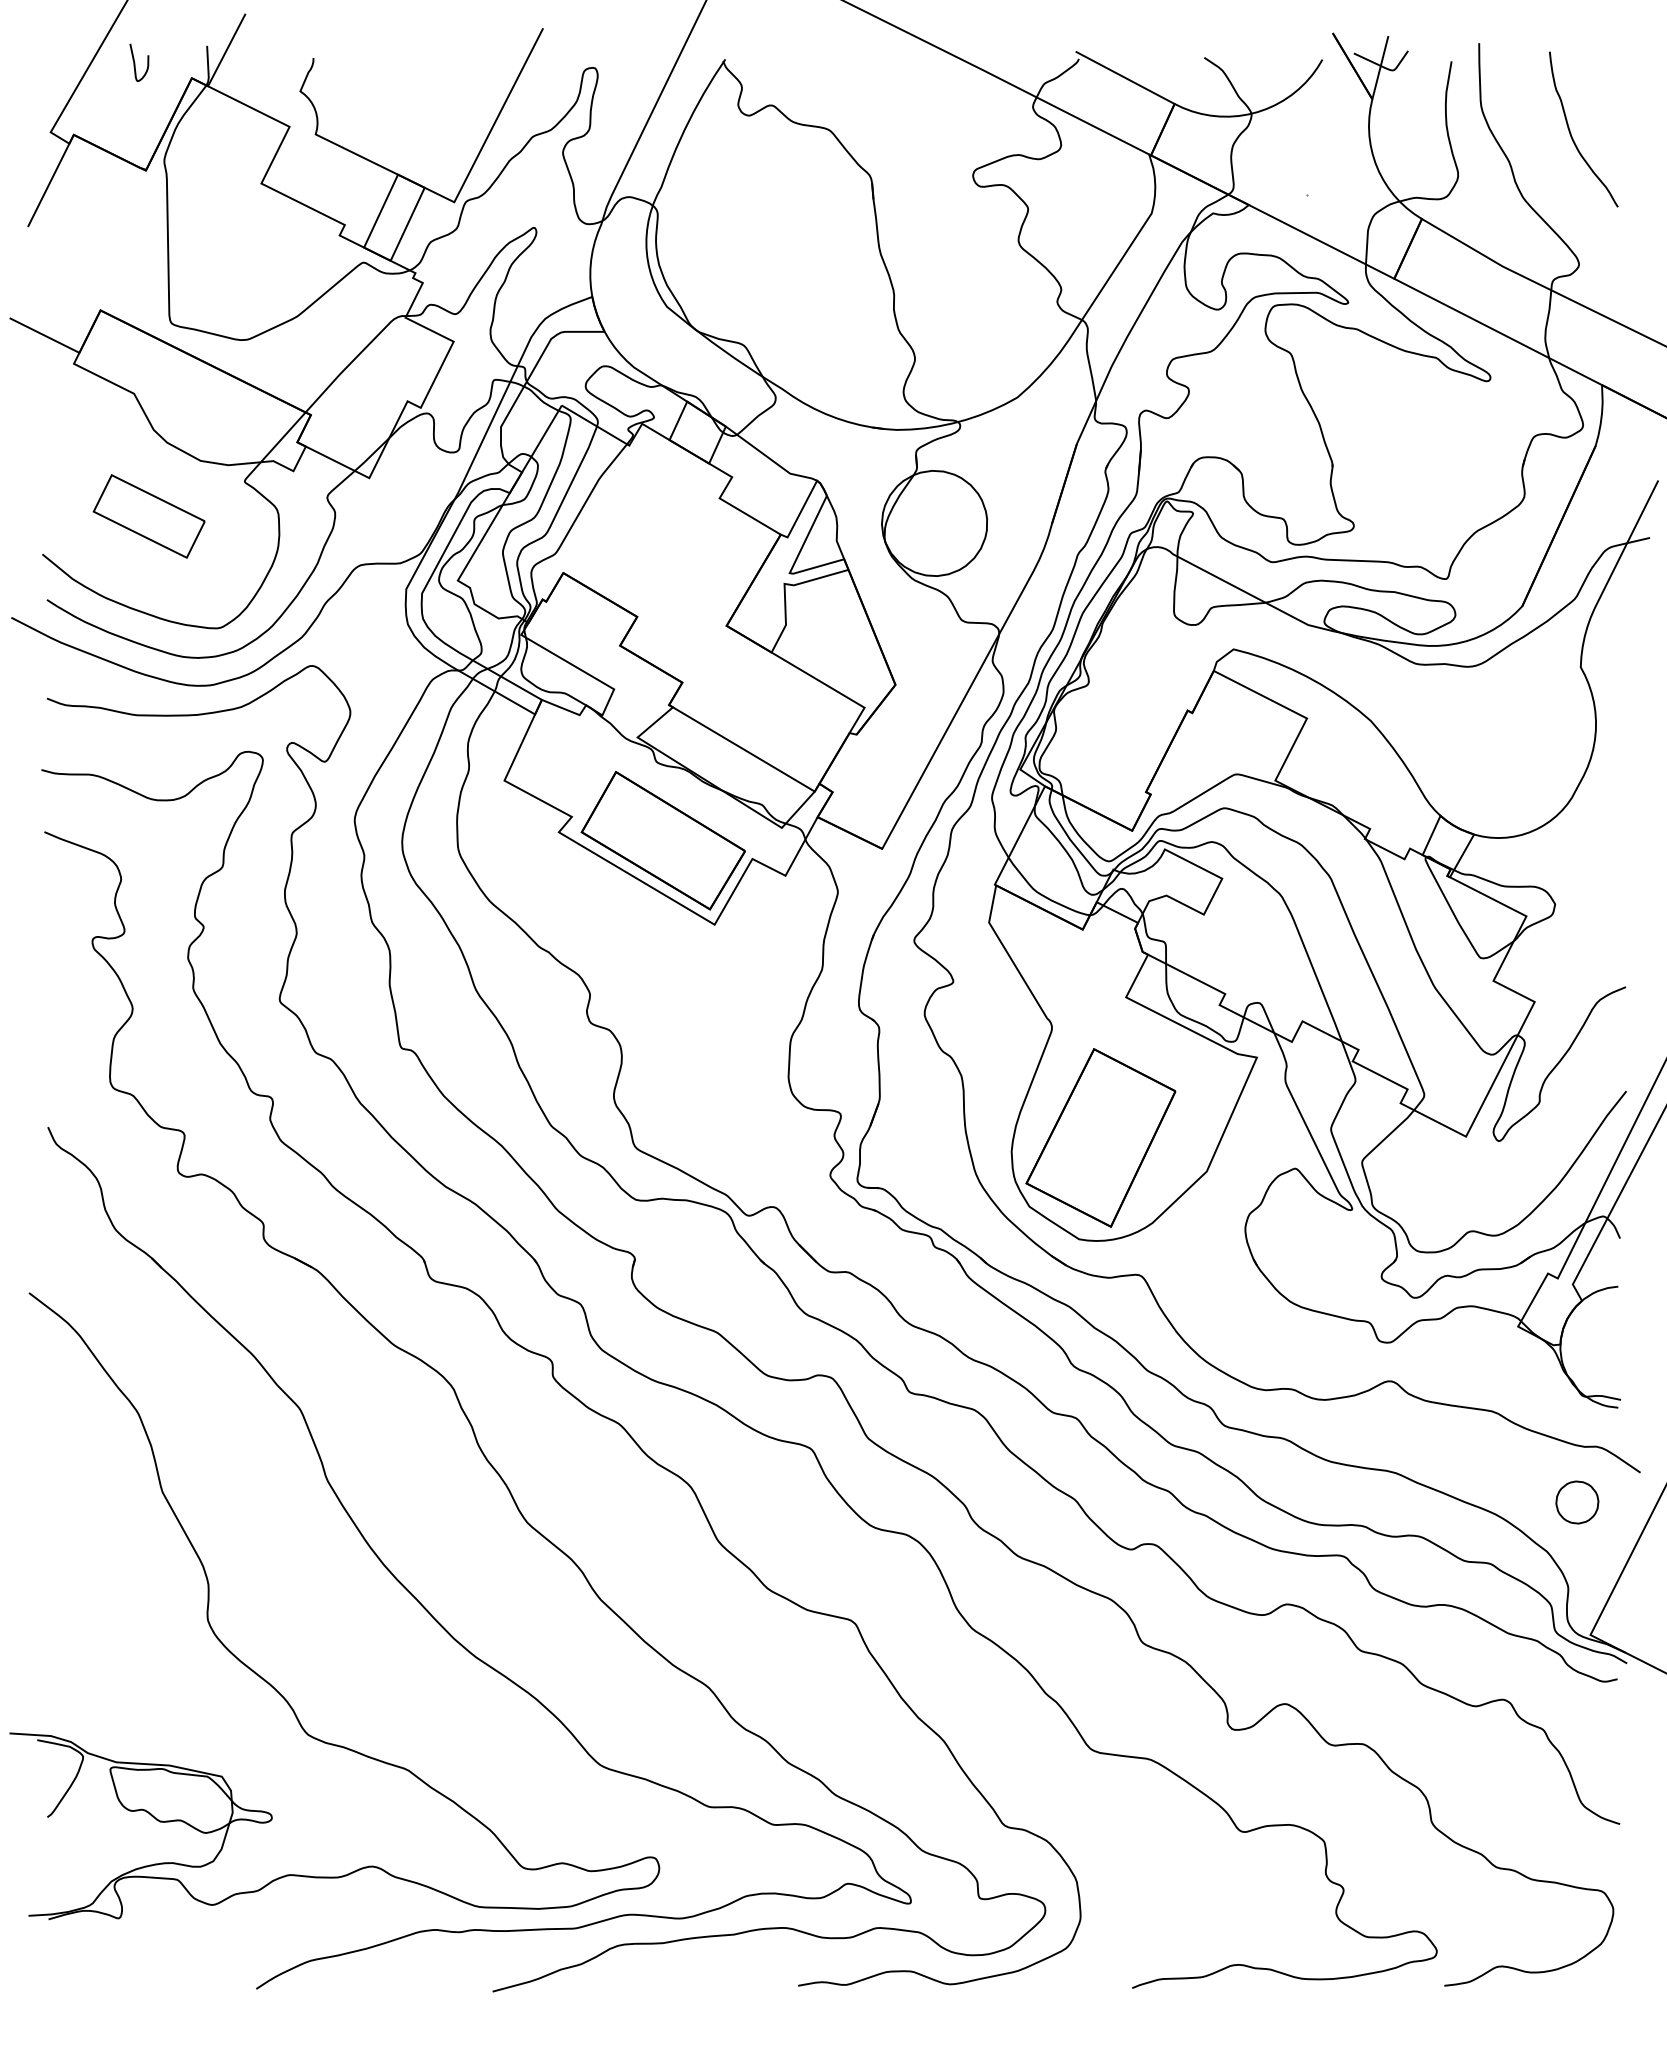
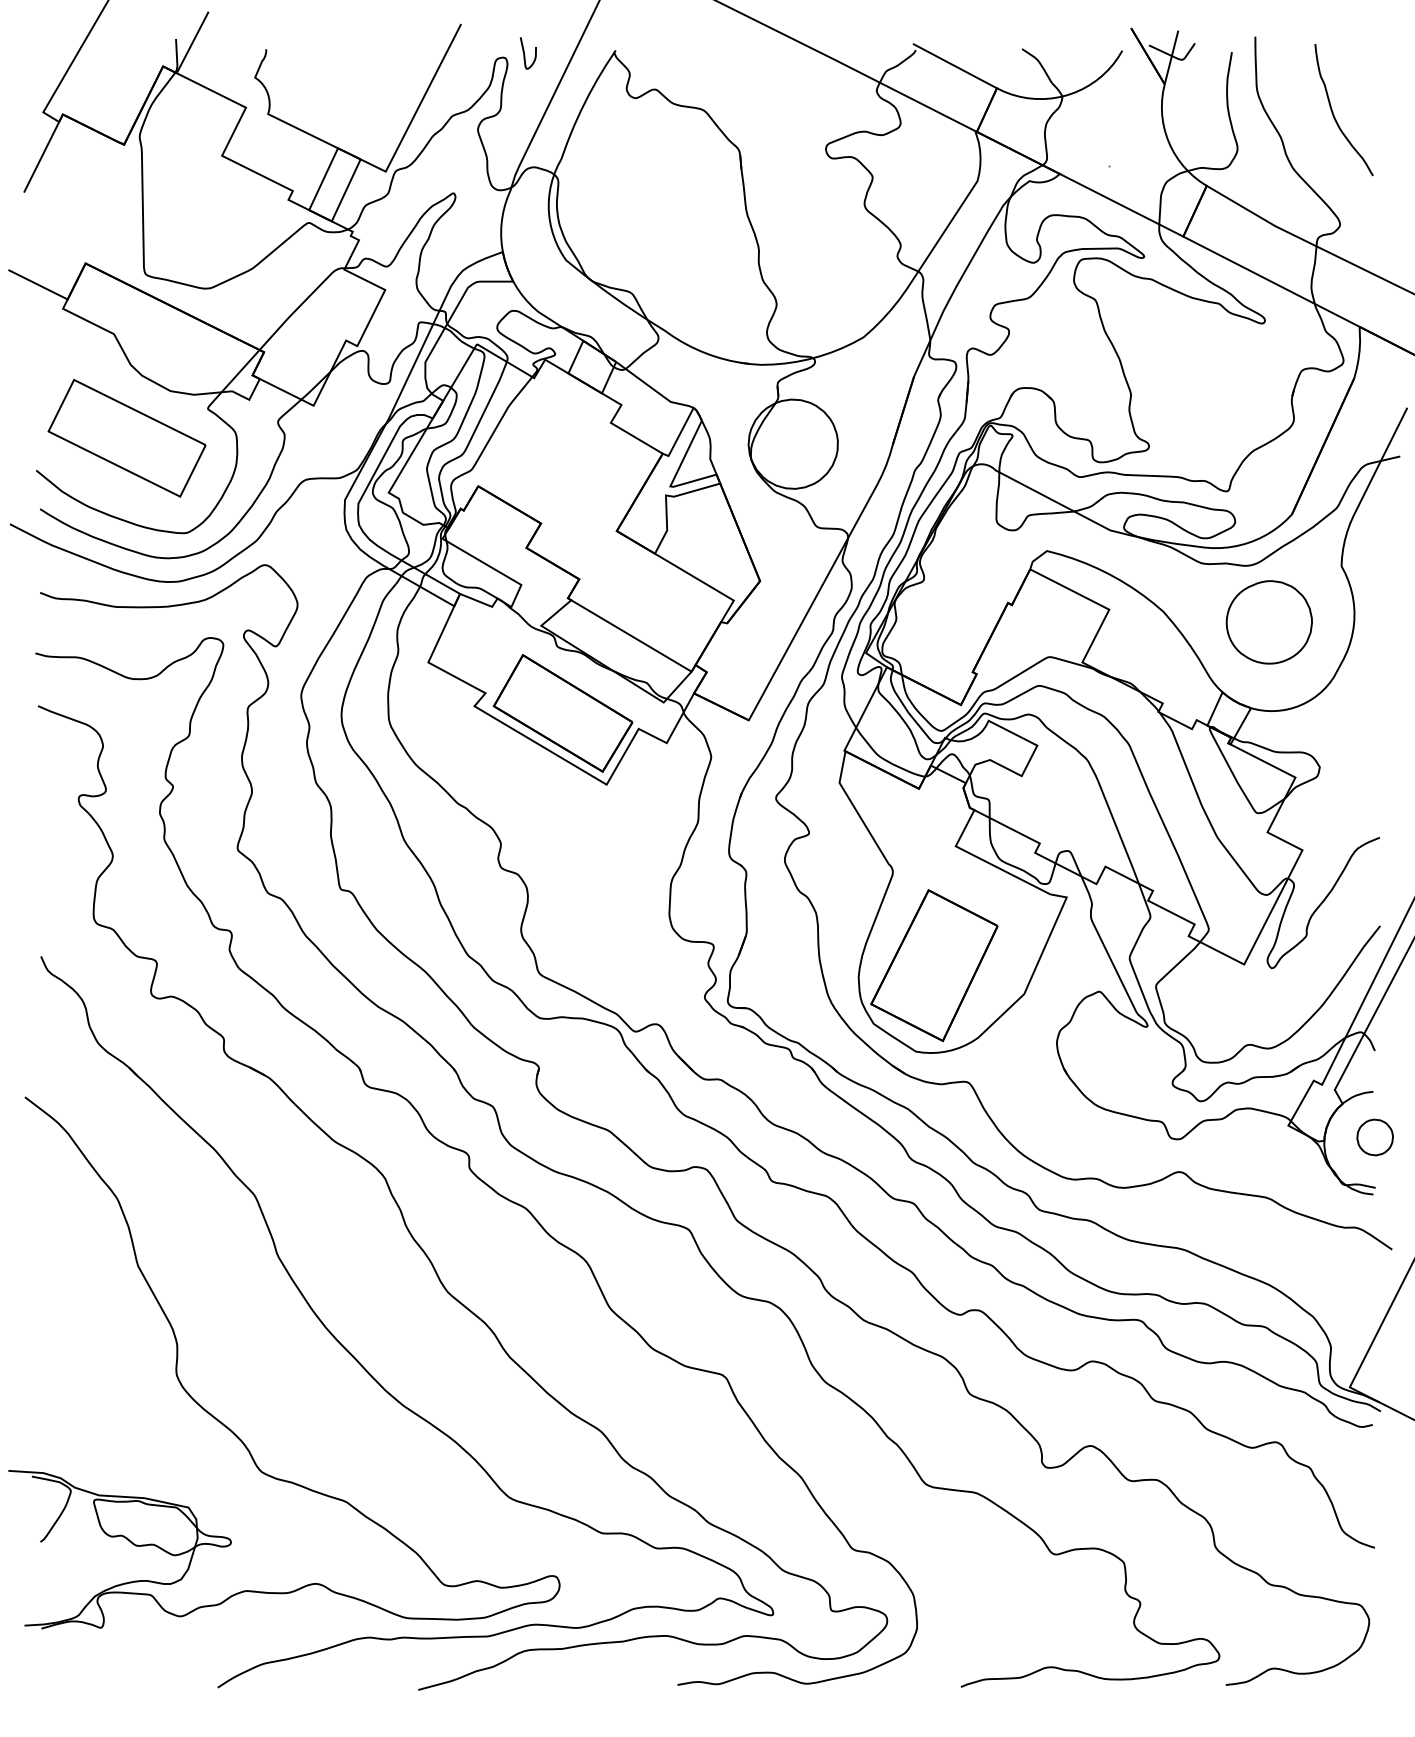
curve: (135, 62) -> (525, 53), moved
part: (148, 516) -> (126, 438), size x1.67
part: (1495, 732) -> (1269, 621), added
part: (1577, 1502) -> (1375, 1137), moved

